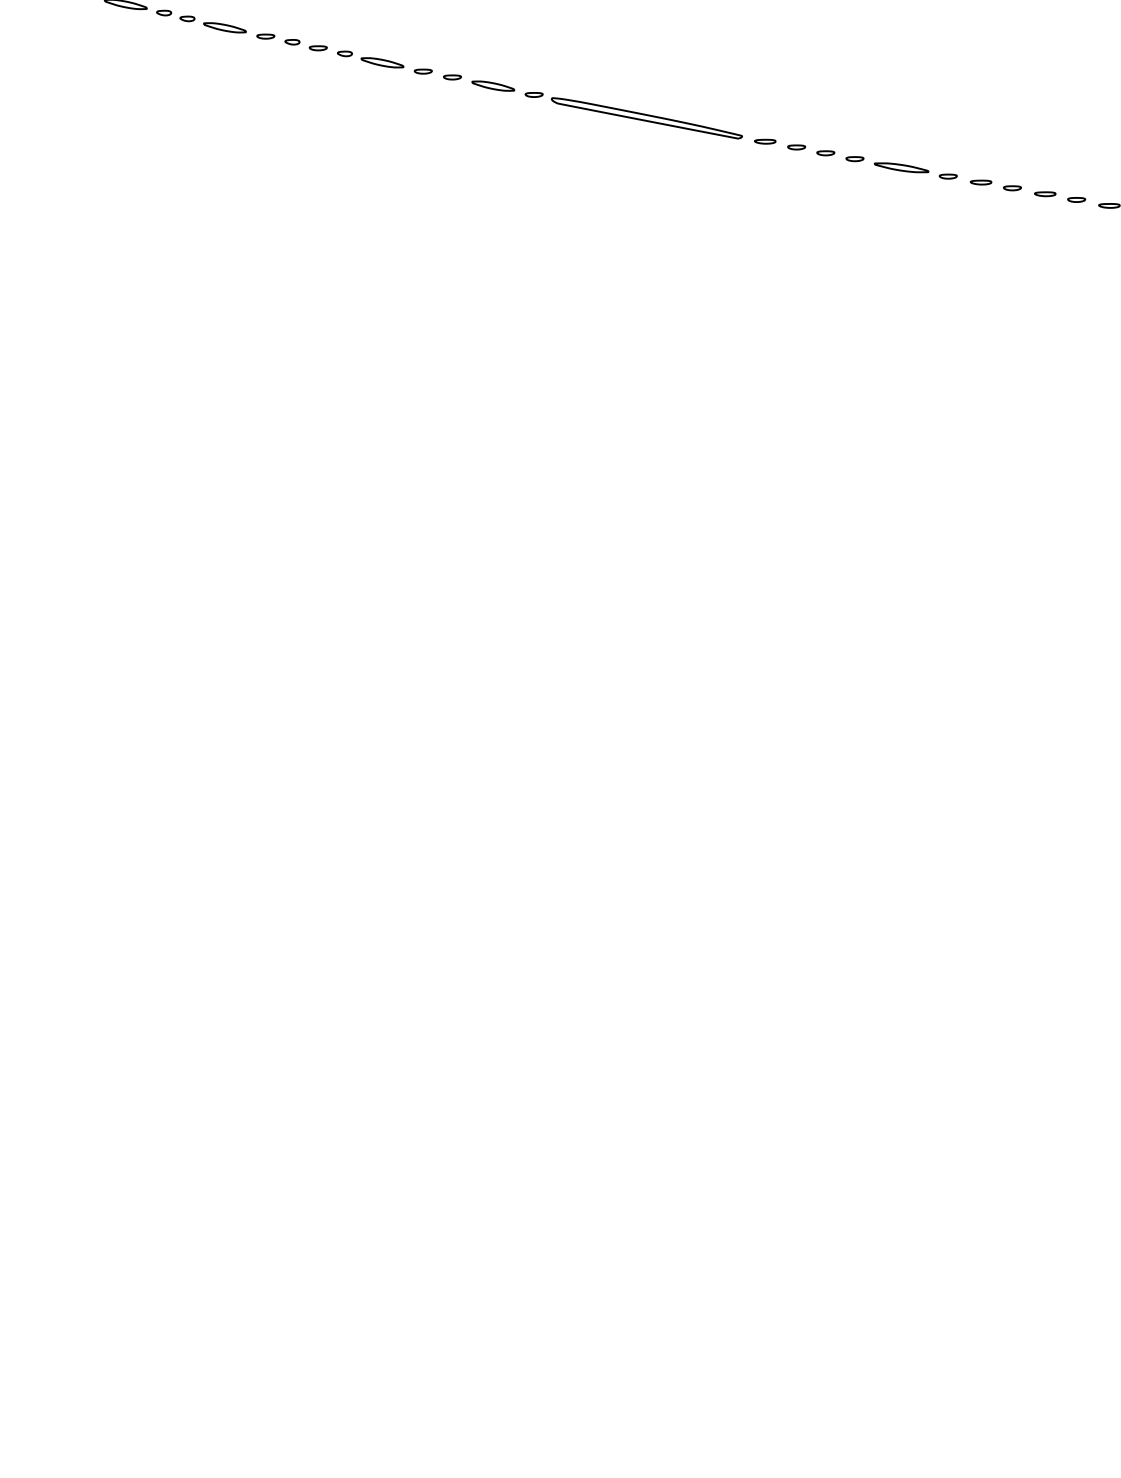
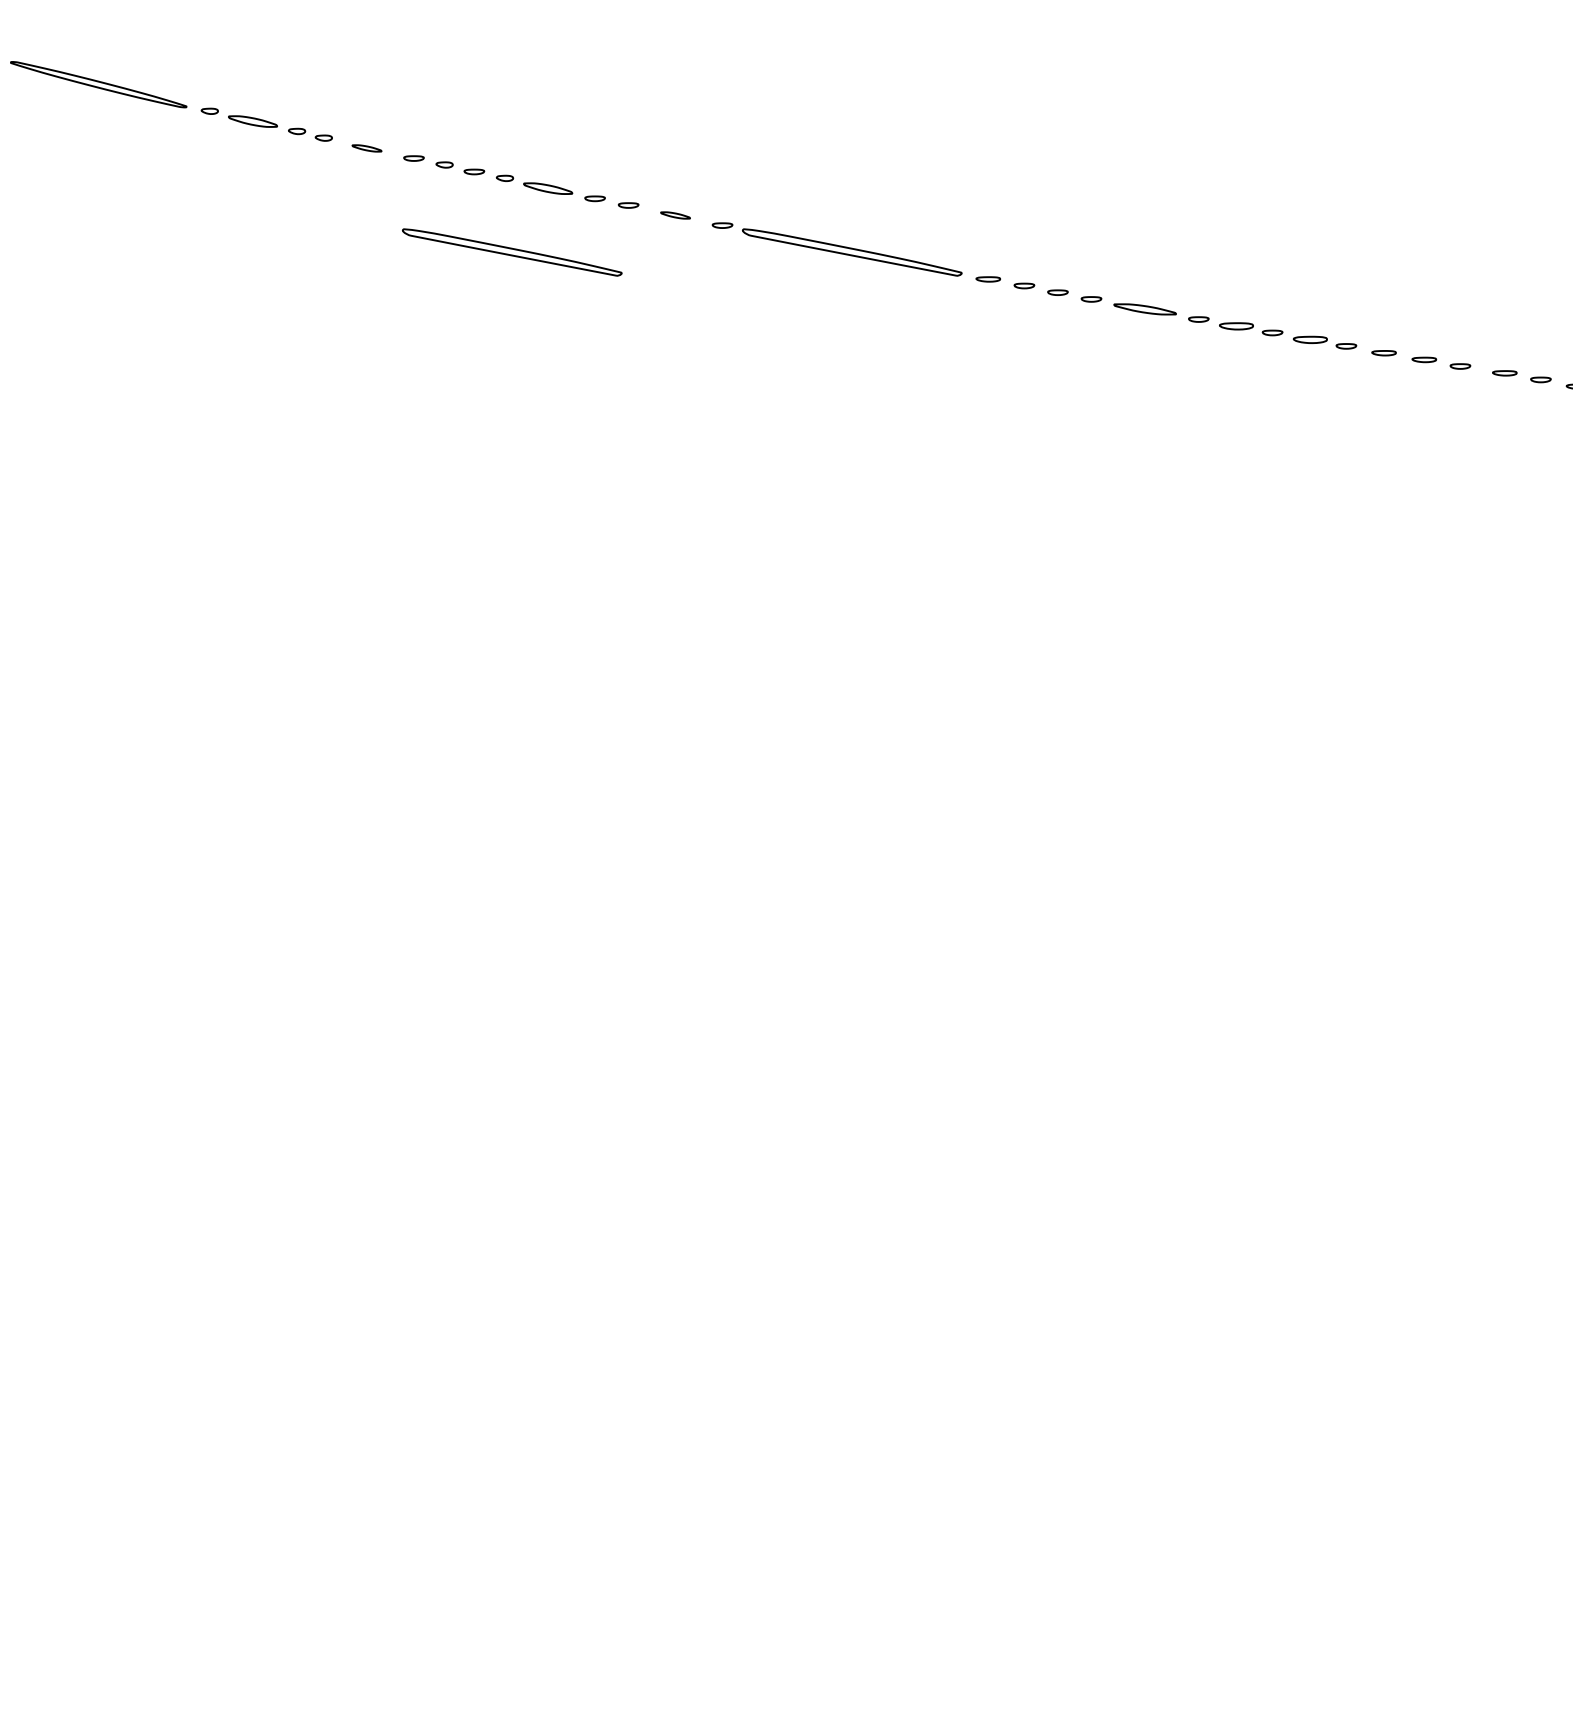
part: (224, 27) -> (366, 148), size x0.6
part: (493, 86) -> (675, 215), size x0.6
part: (351, 118) -> (512, 252), added
part: (981, 182) -> (1236, 326), size x1.4
part: (1044, 193) -> (1309, 339), size x1.4

